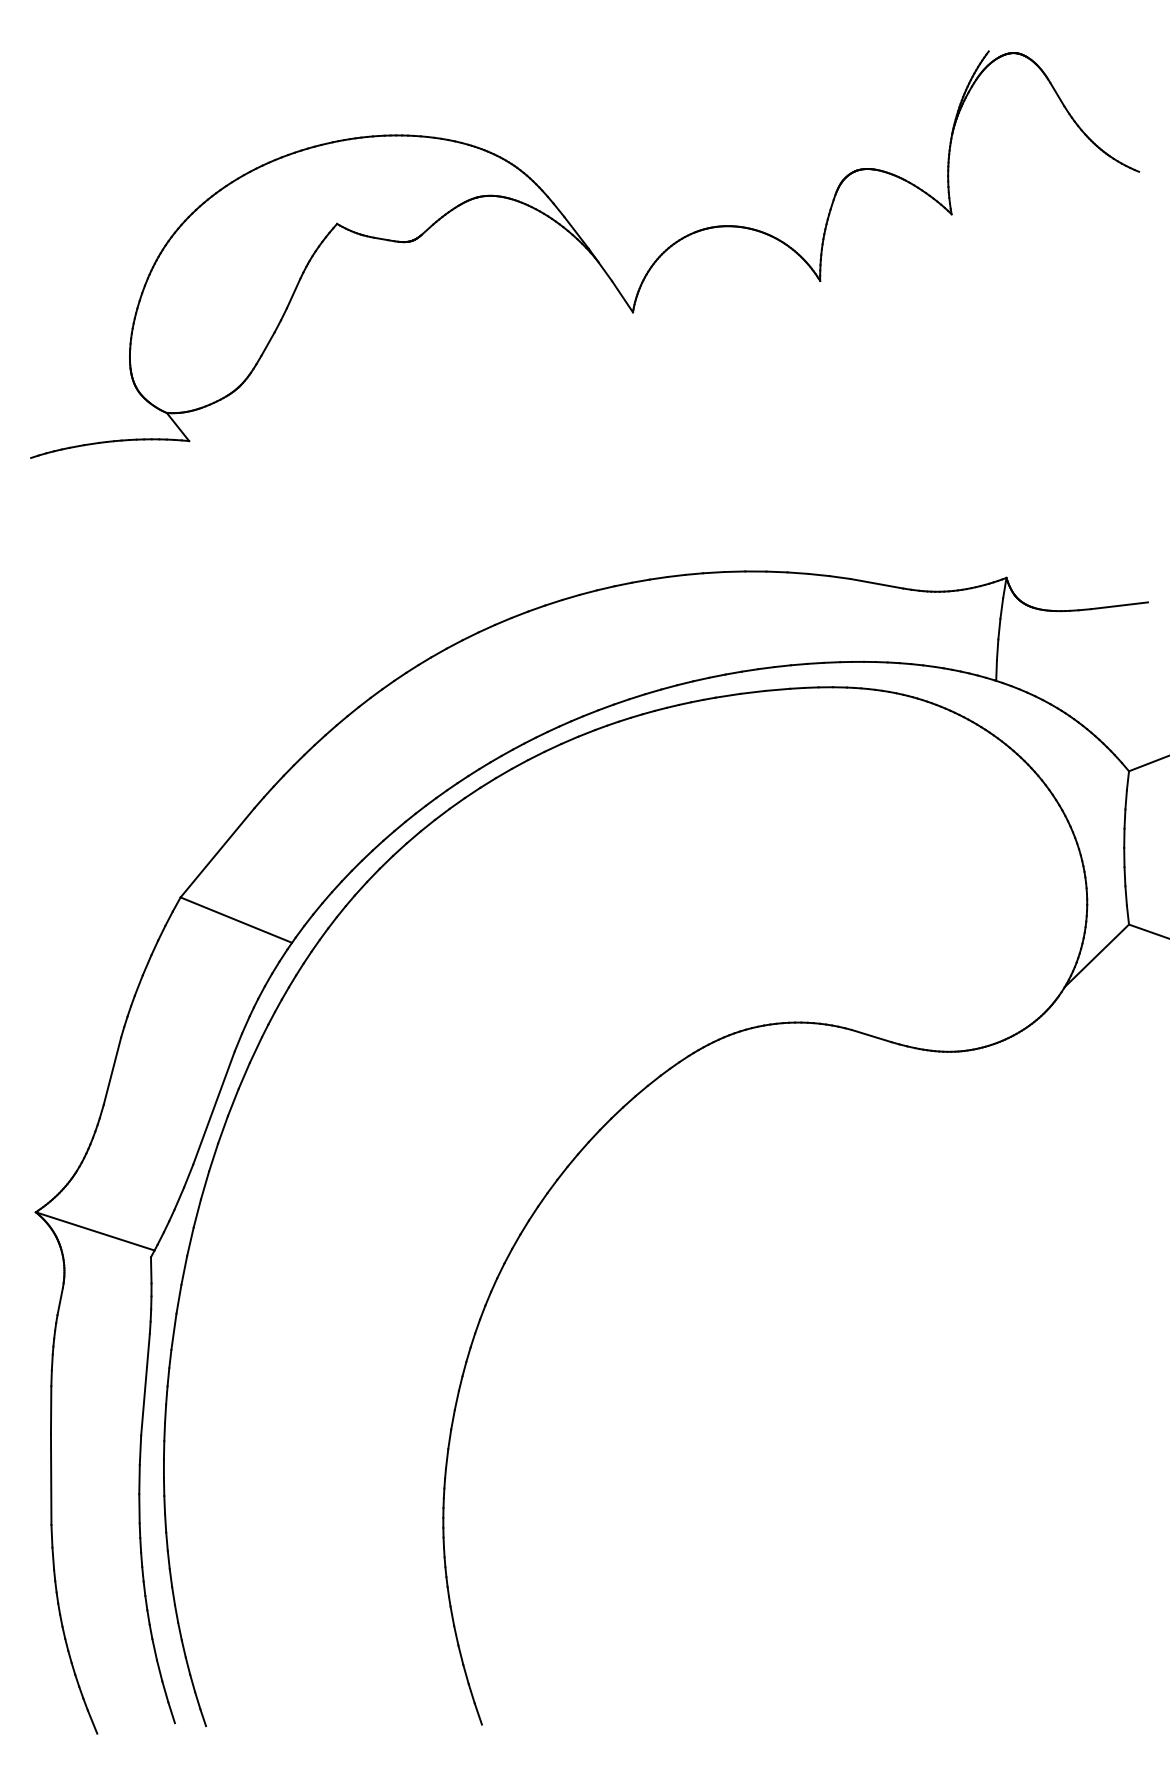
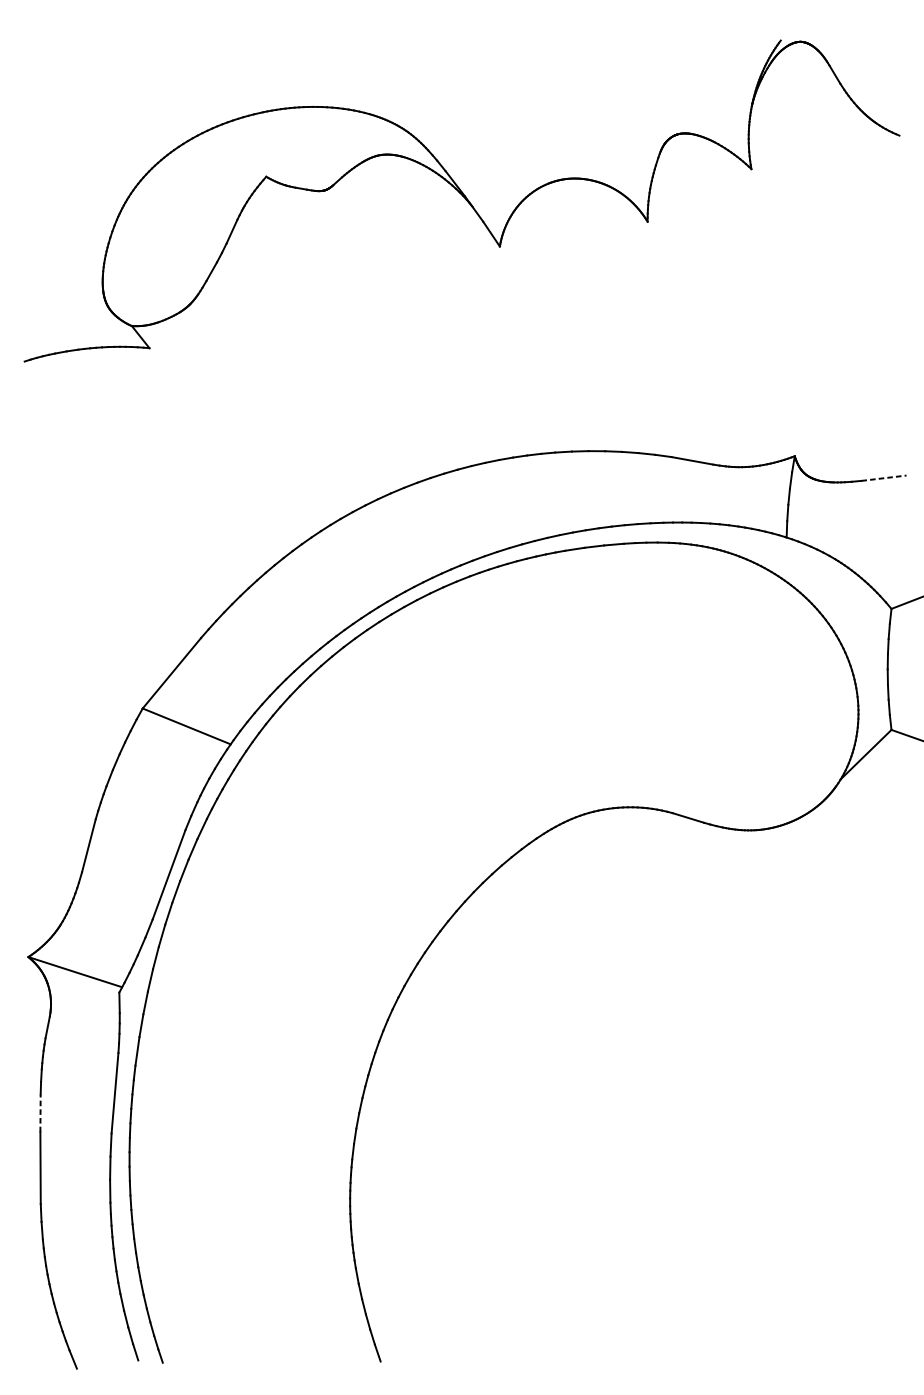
line: (1119, 605) -> (883, 478), solid -> dashed
line: (51, 1410) -> (40, 1113), solid -> dashed

